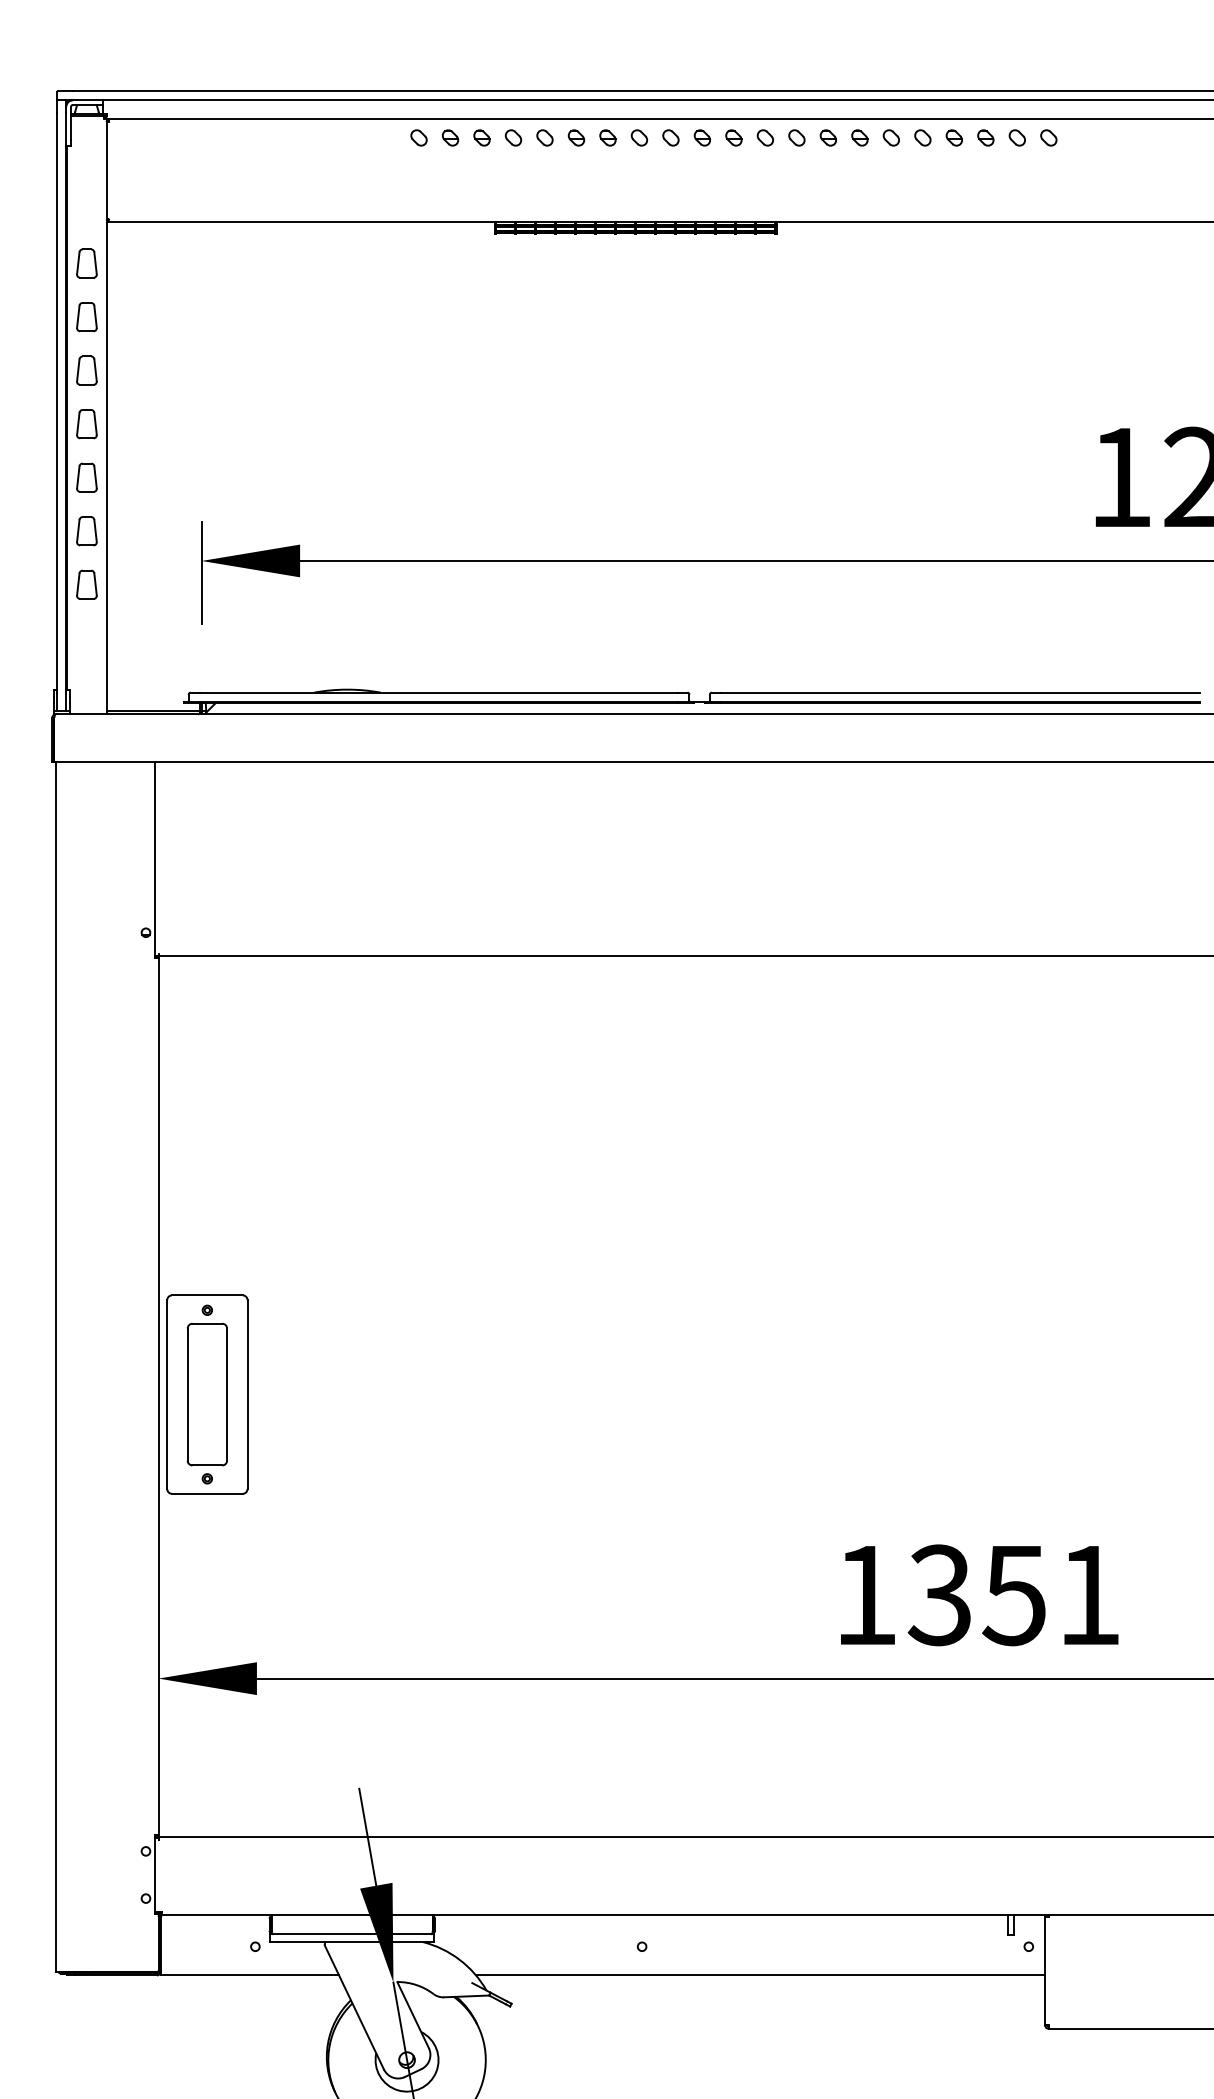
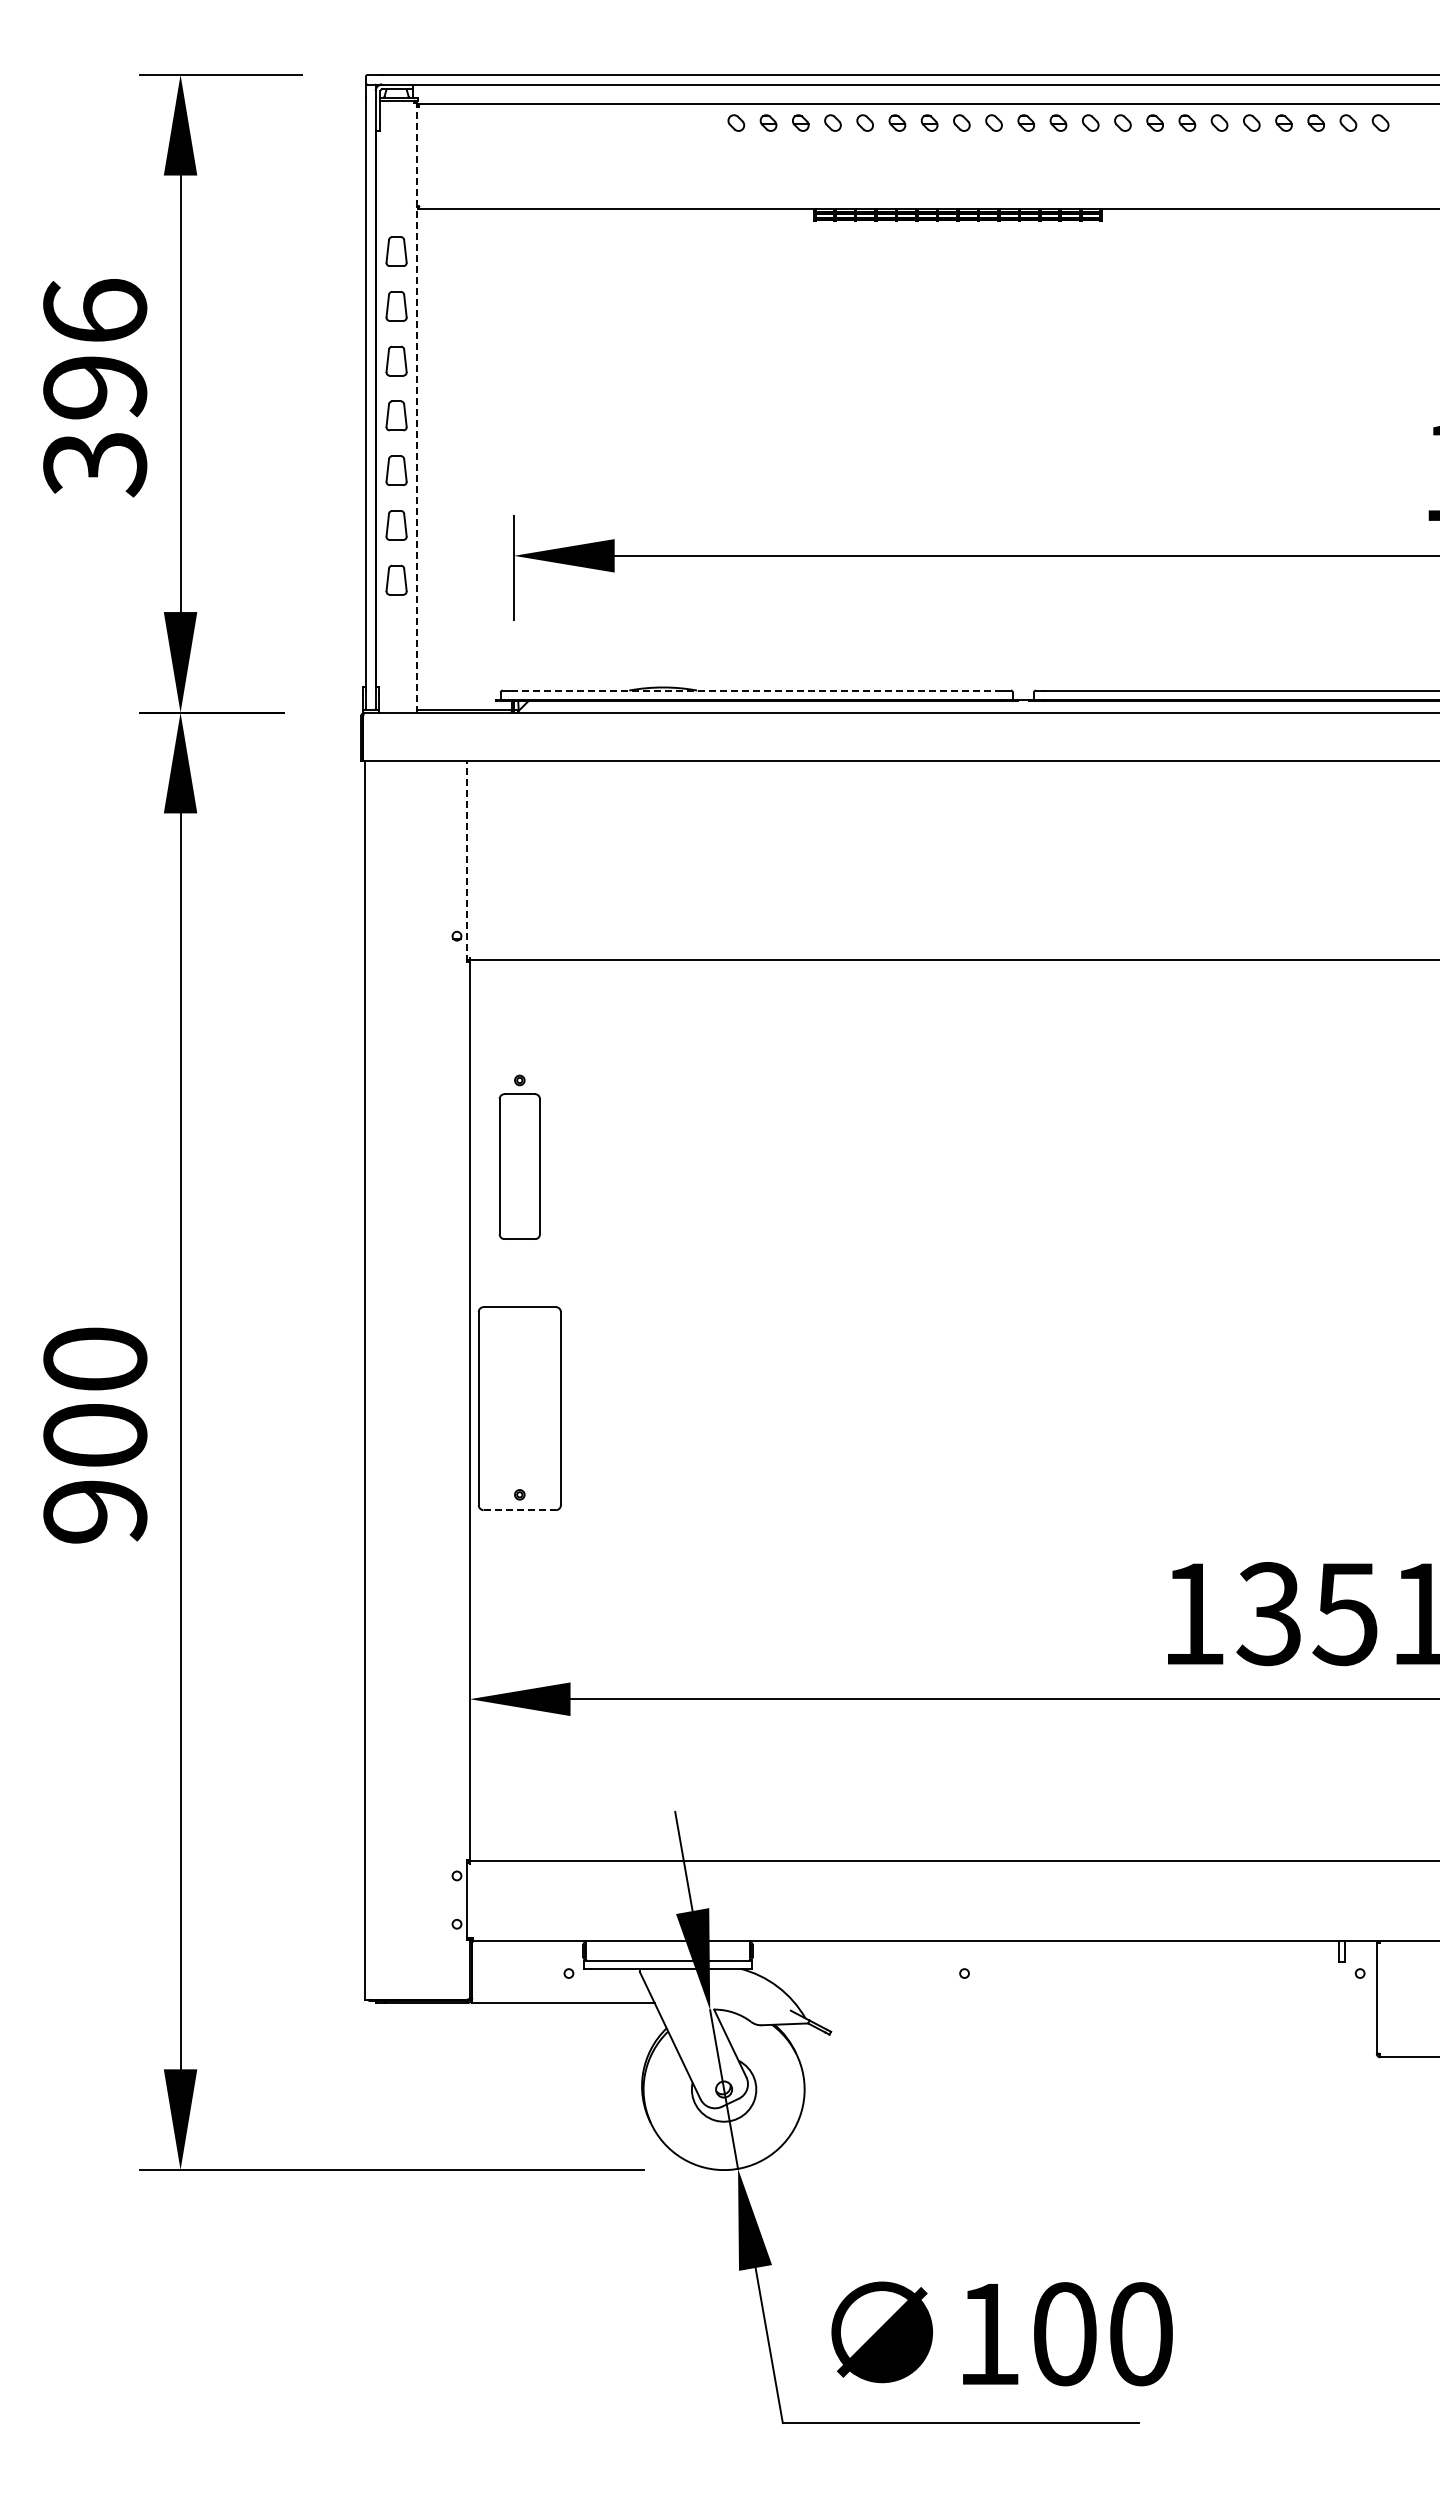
line: (106, 416) -> (416, 408), solid -> dashed
line: (438, 692) -> (756, 690), solid -> dashed
line: (155, 859) -> (466, 861), solid -> dashed
part: (207, 1384) -> (519, 1156), moved
line: (208, 1494) -> (520, 1510), solid -> dashed
line: (760, 1975) -> (1085, 2002), removed

